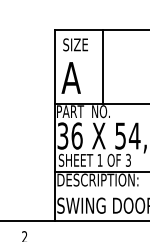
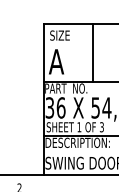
line: (103, 66) -> (93, 52), moved

